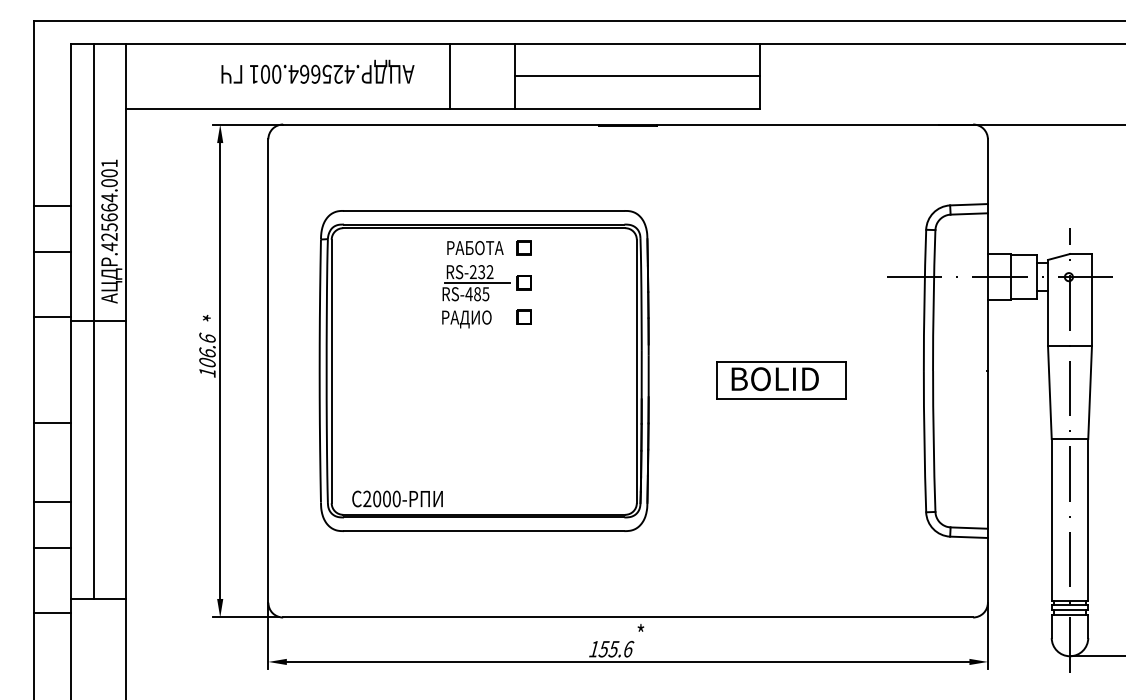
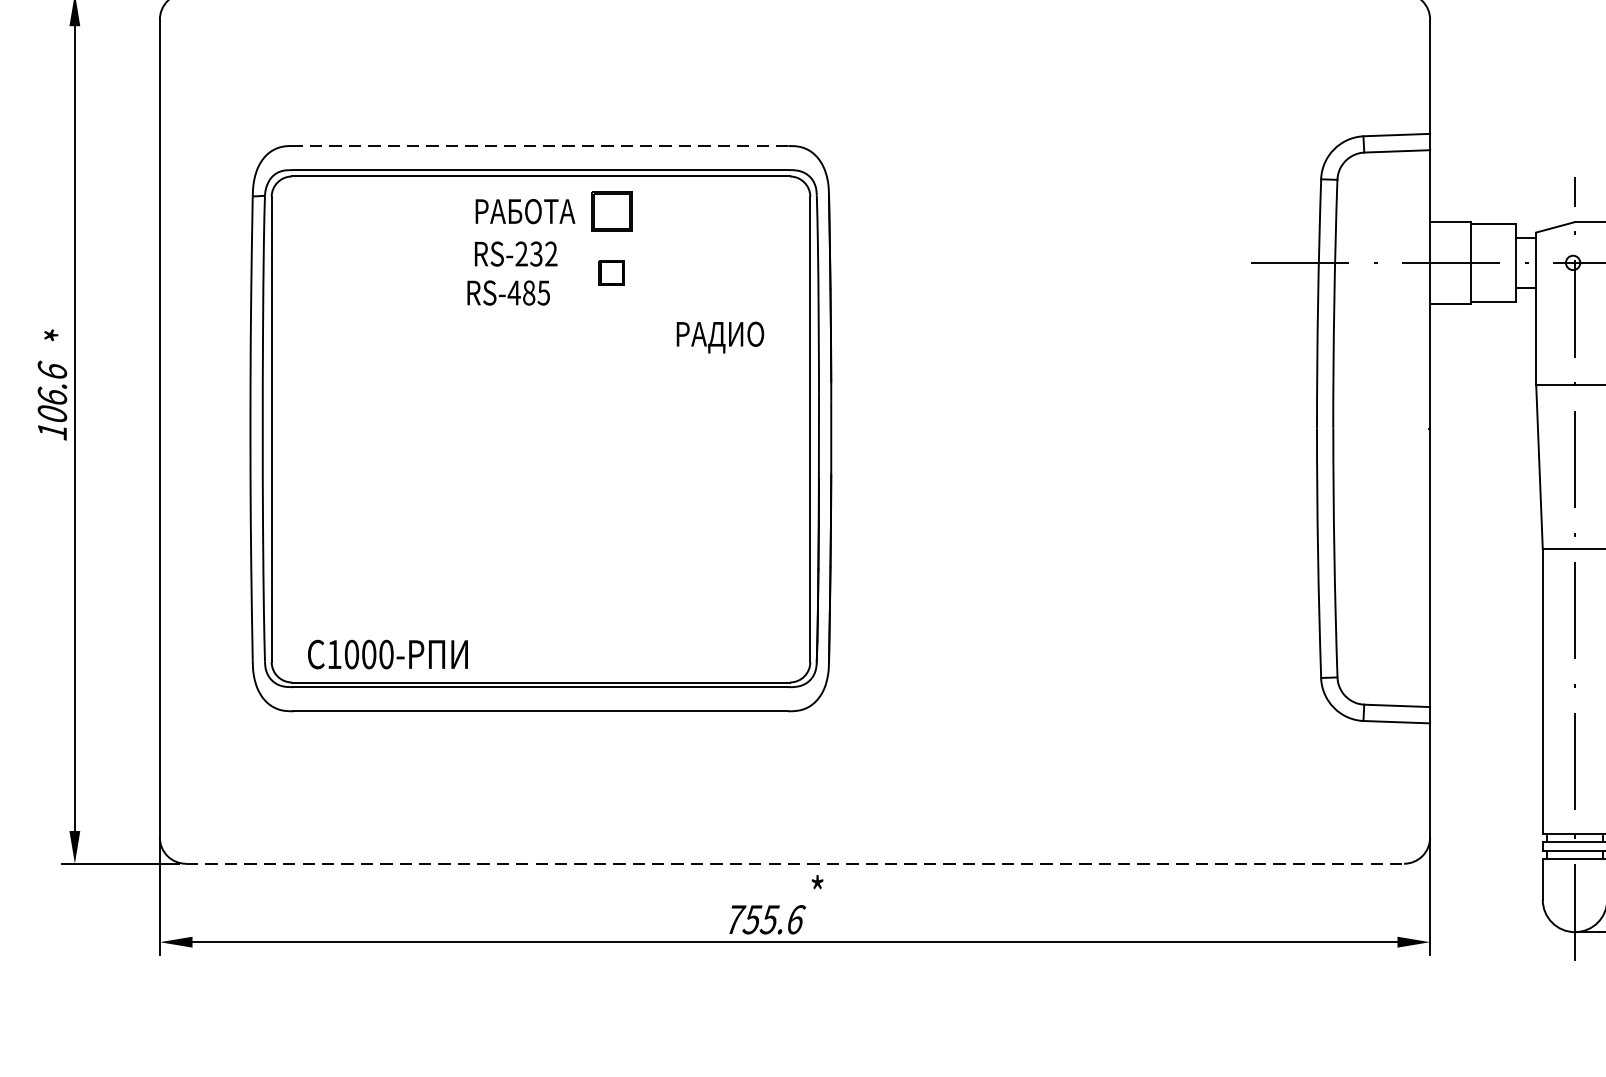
line: (483, 210) -> (539, 145), solid -> dashed
part: (523, 247) -> (610, 210), size x1.6
line: (477, 282) -> (529, 272), removed
part: (523, 316) -> (610, 332), removed
text: (466, 319) -> (719, 337), moved
part: (781, 380) -> (1065, 445), removed
text: (367, 498) -> (334, 653), 2000- -> 1000-
line: (628, 617) -> (795, 863), solid -> dashed
text: (594, 649) -> (735, 920), 155.6 -> 755.6

